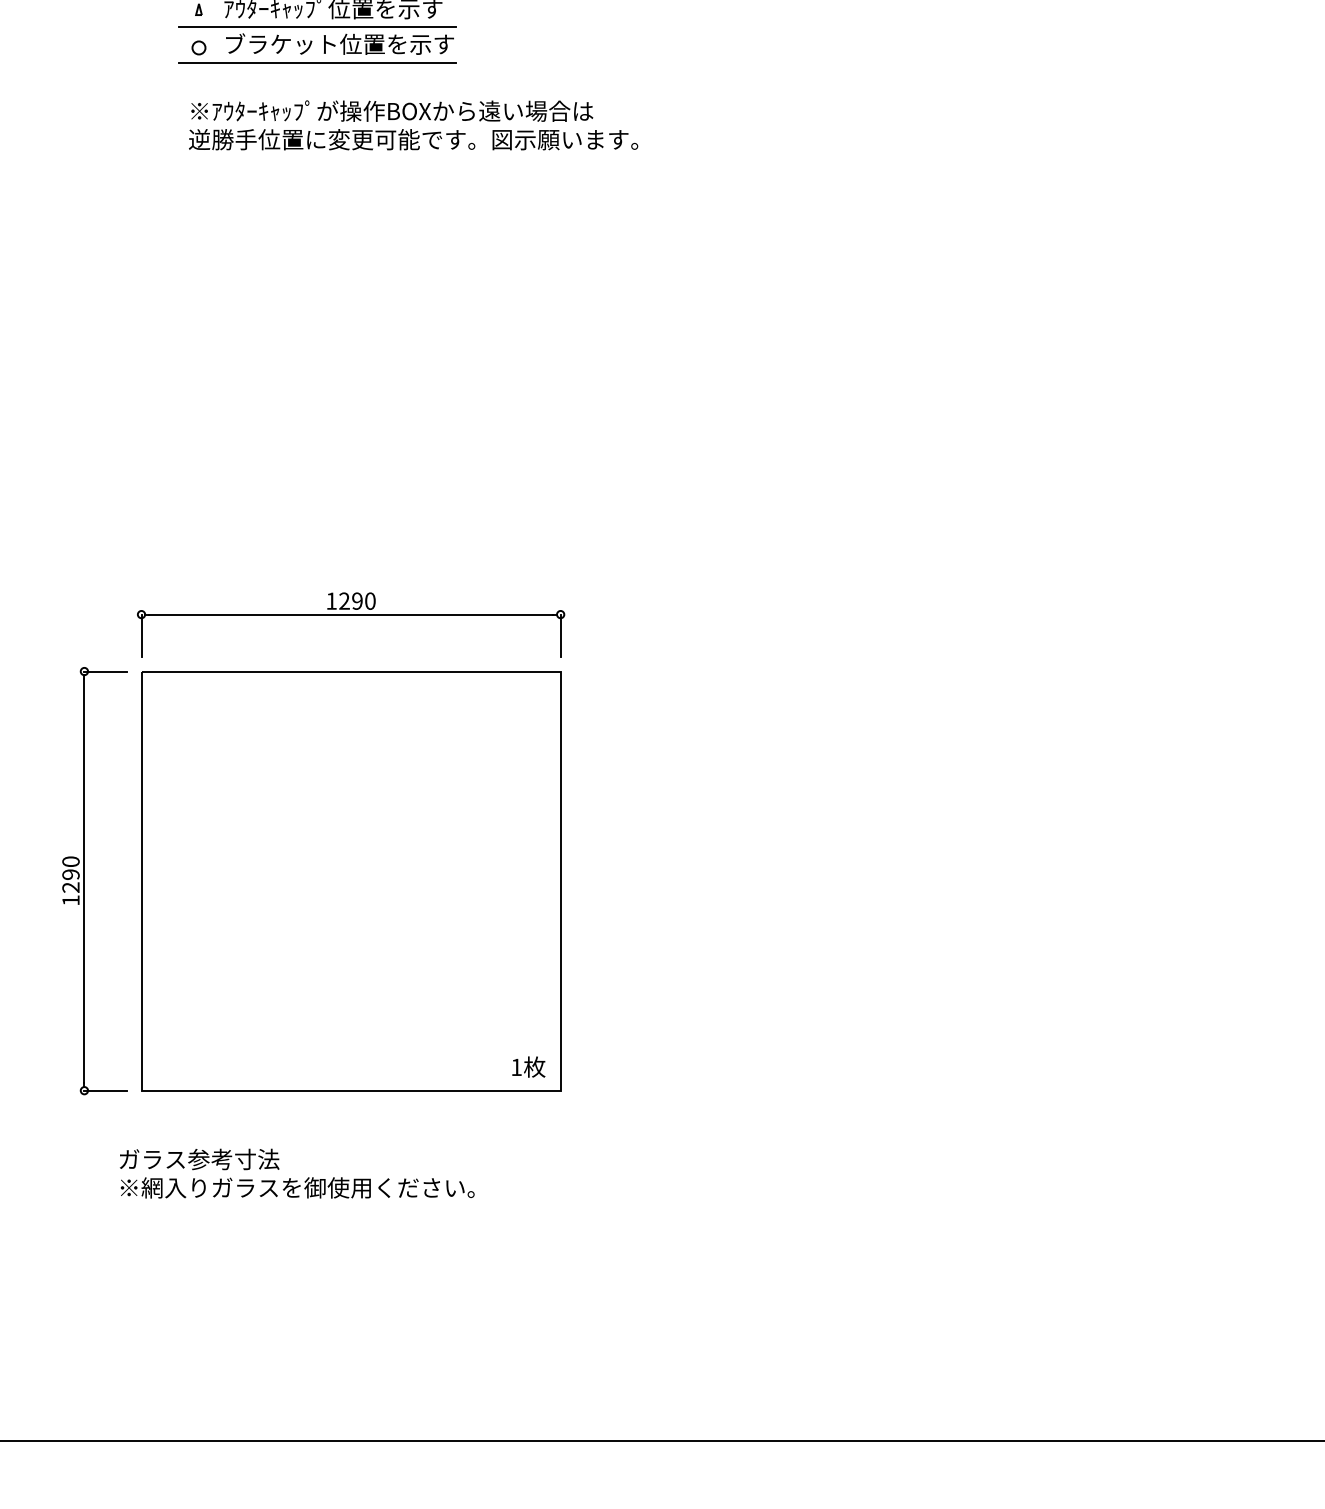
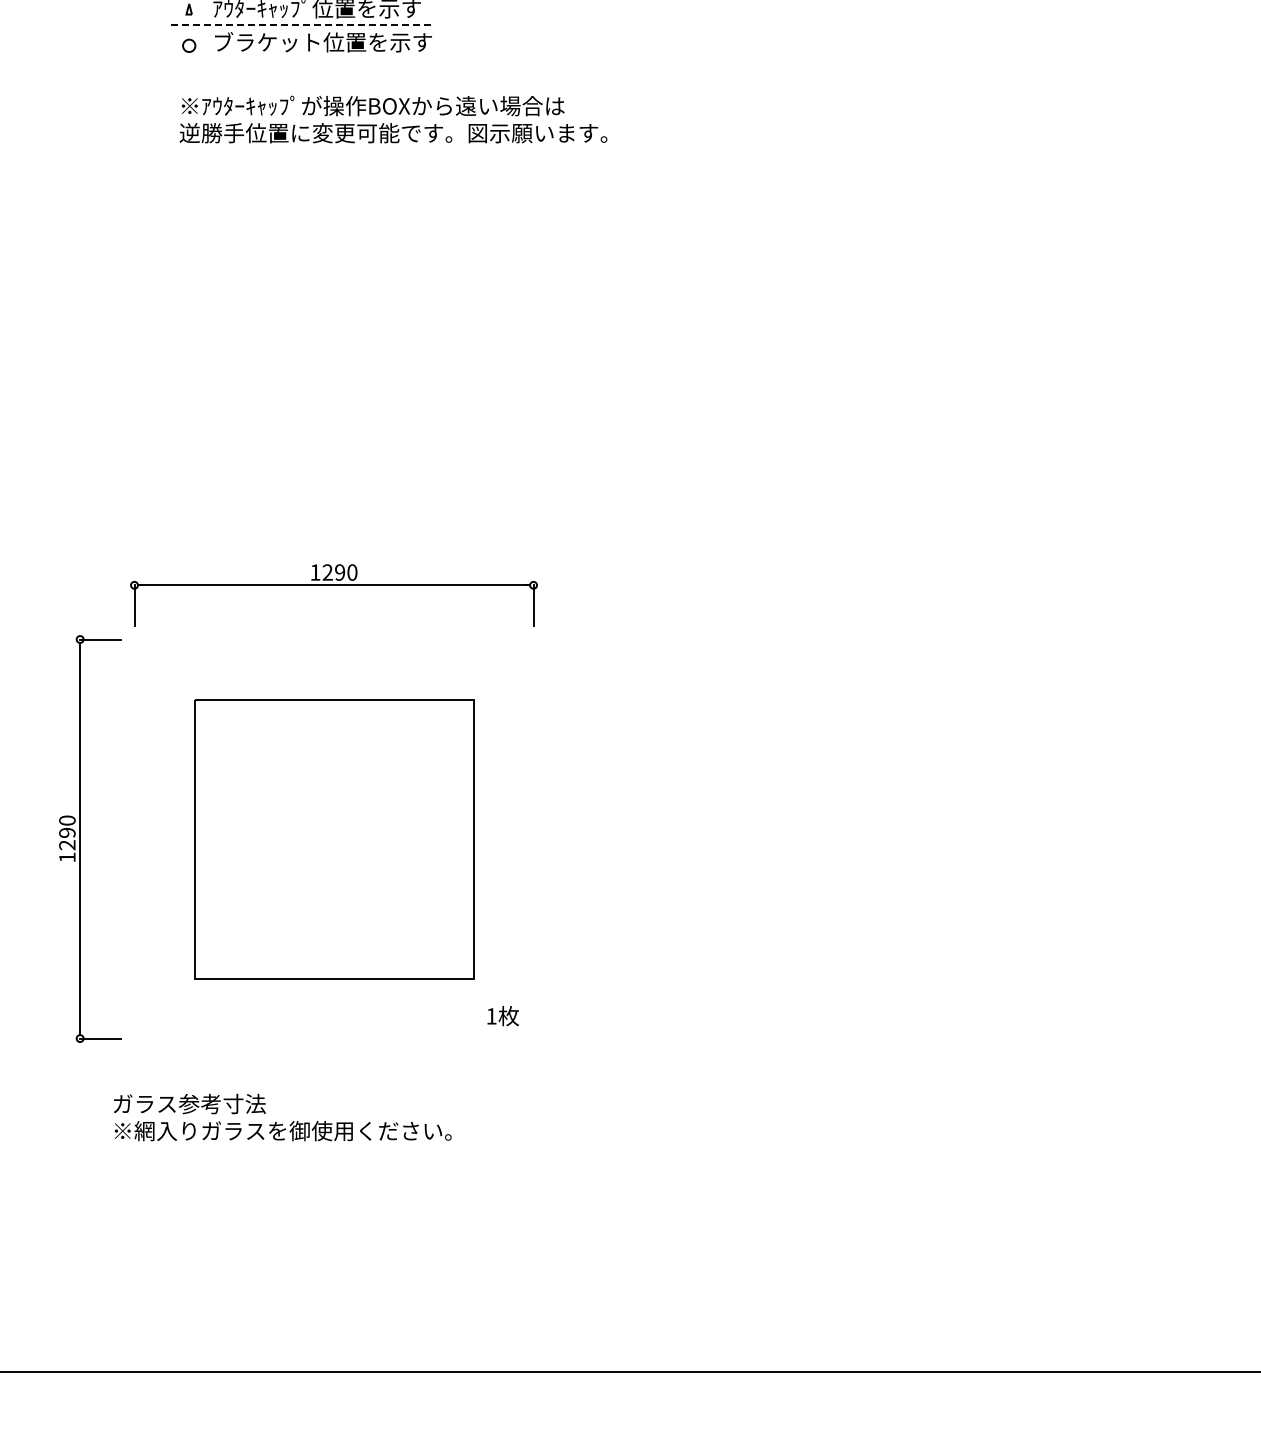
line: (317, 26) -> (302, 25), solid -> dashed
line: (316, 62) -> (301, 59), removed
part: (351, 881) -> (334, 839), size x0.7

